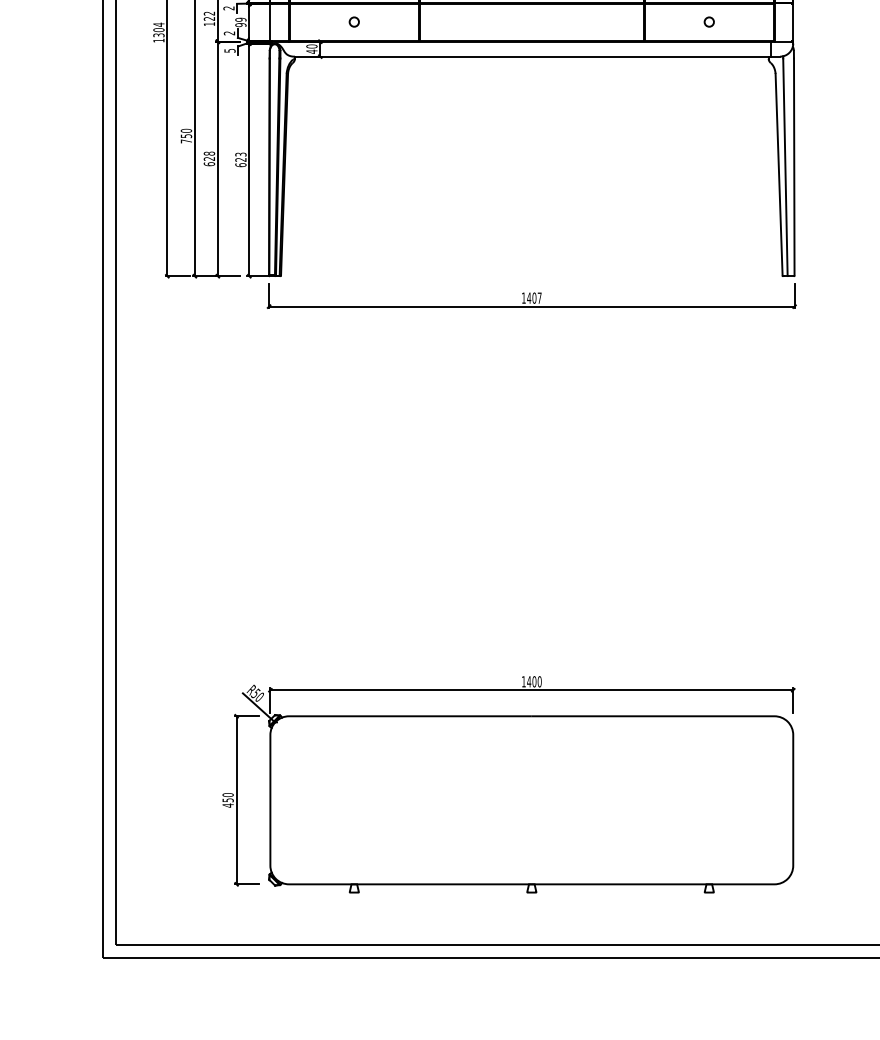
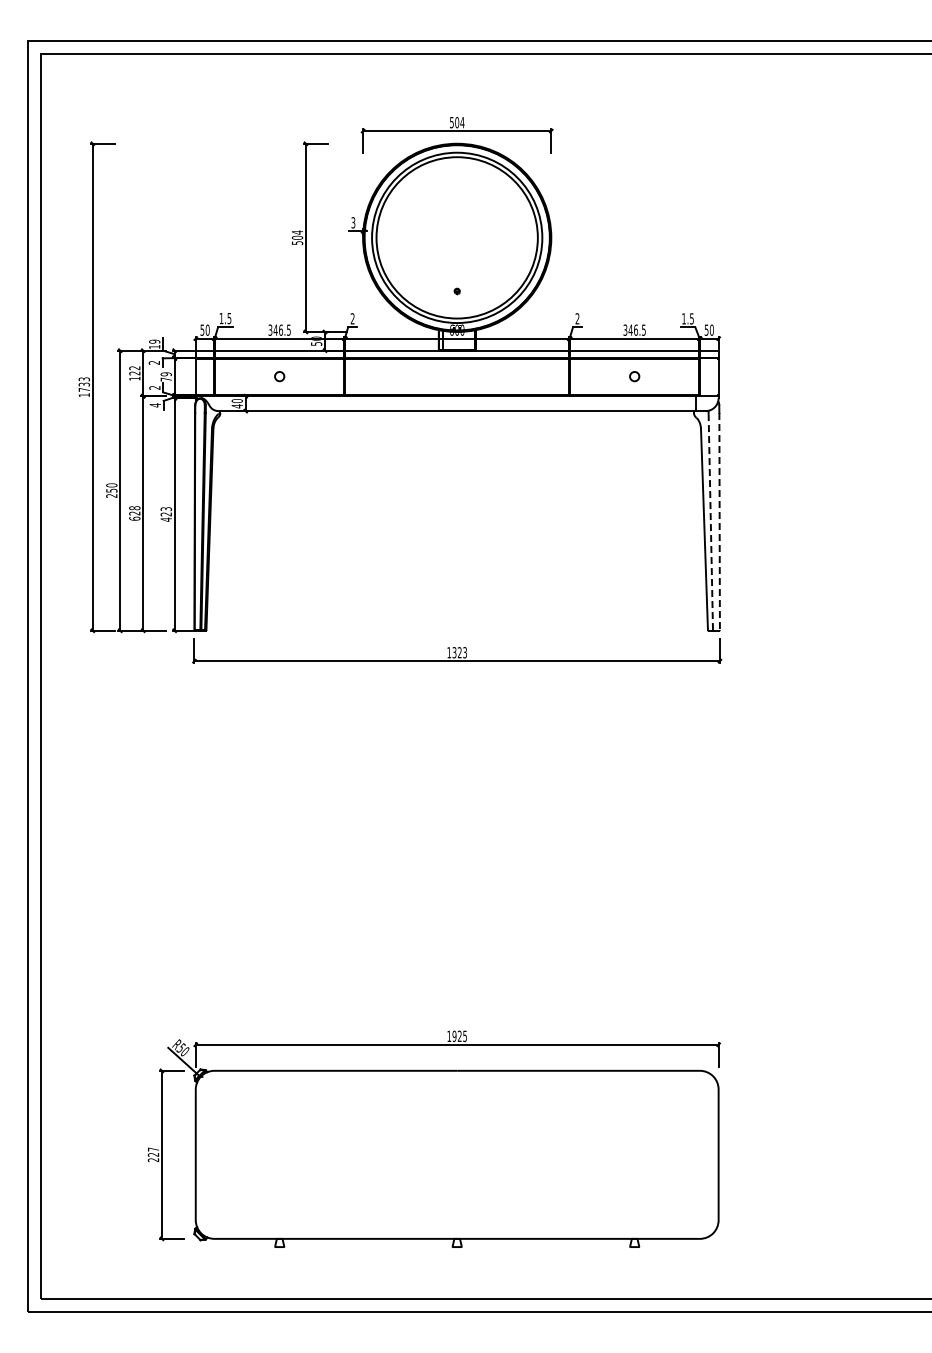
text: (240, 24) -> (165, 379), 99 -> 79
text: (159, 29) -> (84, 384), 1304 -> 1733
text: (230, 50) -> (155, 405), 5 -> 4
text: (186, 140) -> (111, 495), 750 -> 250
text: (240, 164) -> (165, 519), 623 -> 423
line: (785, 166) -> (710, 521), solid -> dashed
line: (794, 167) -> (719, 522), solid -> dashed
text: (534, 297) -> (459, 652), 1407 -> 1323
text: (534, 681) -> (459, 1036), 1400 -> 1925
text: (228, 799) -> (153, 1154), 450 -> 227

